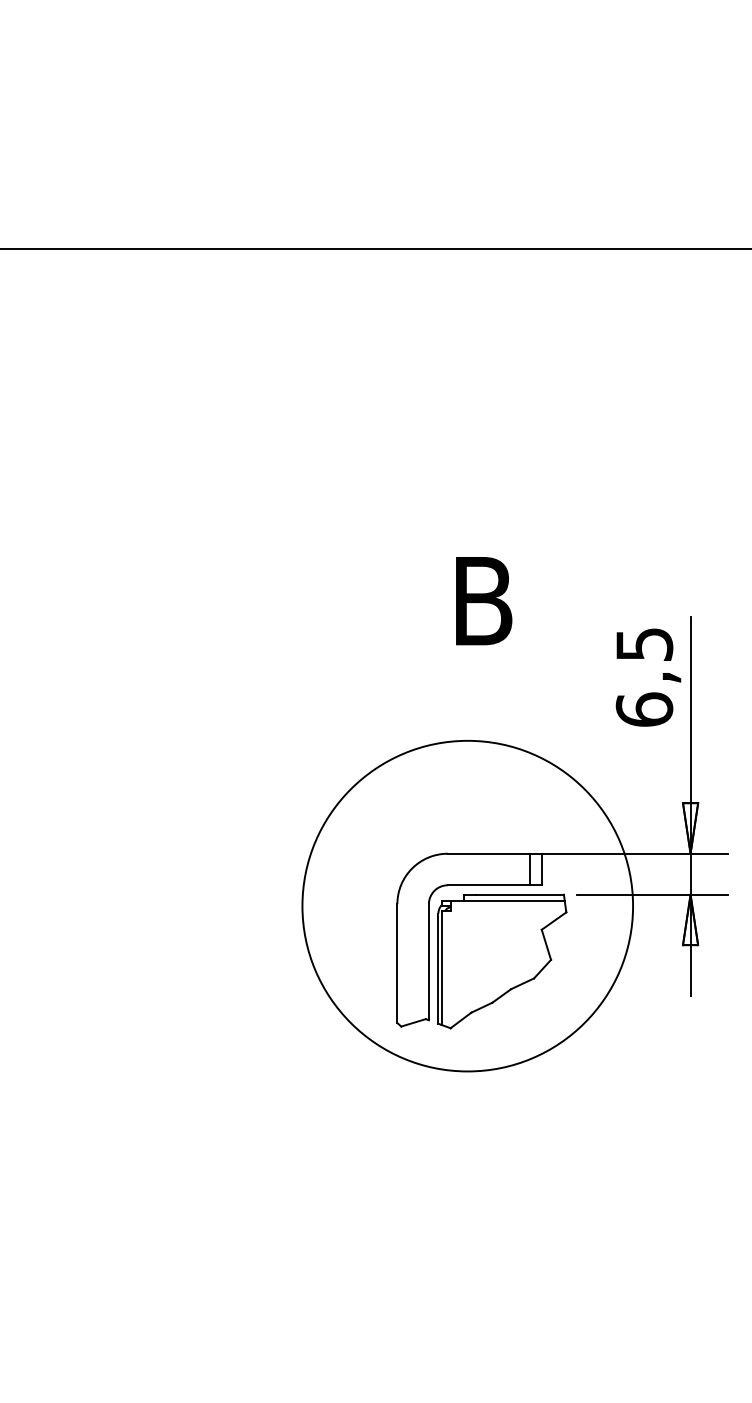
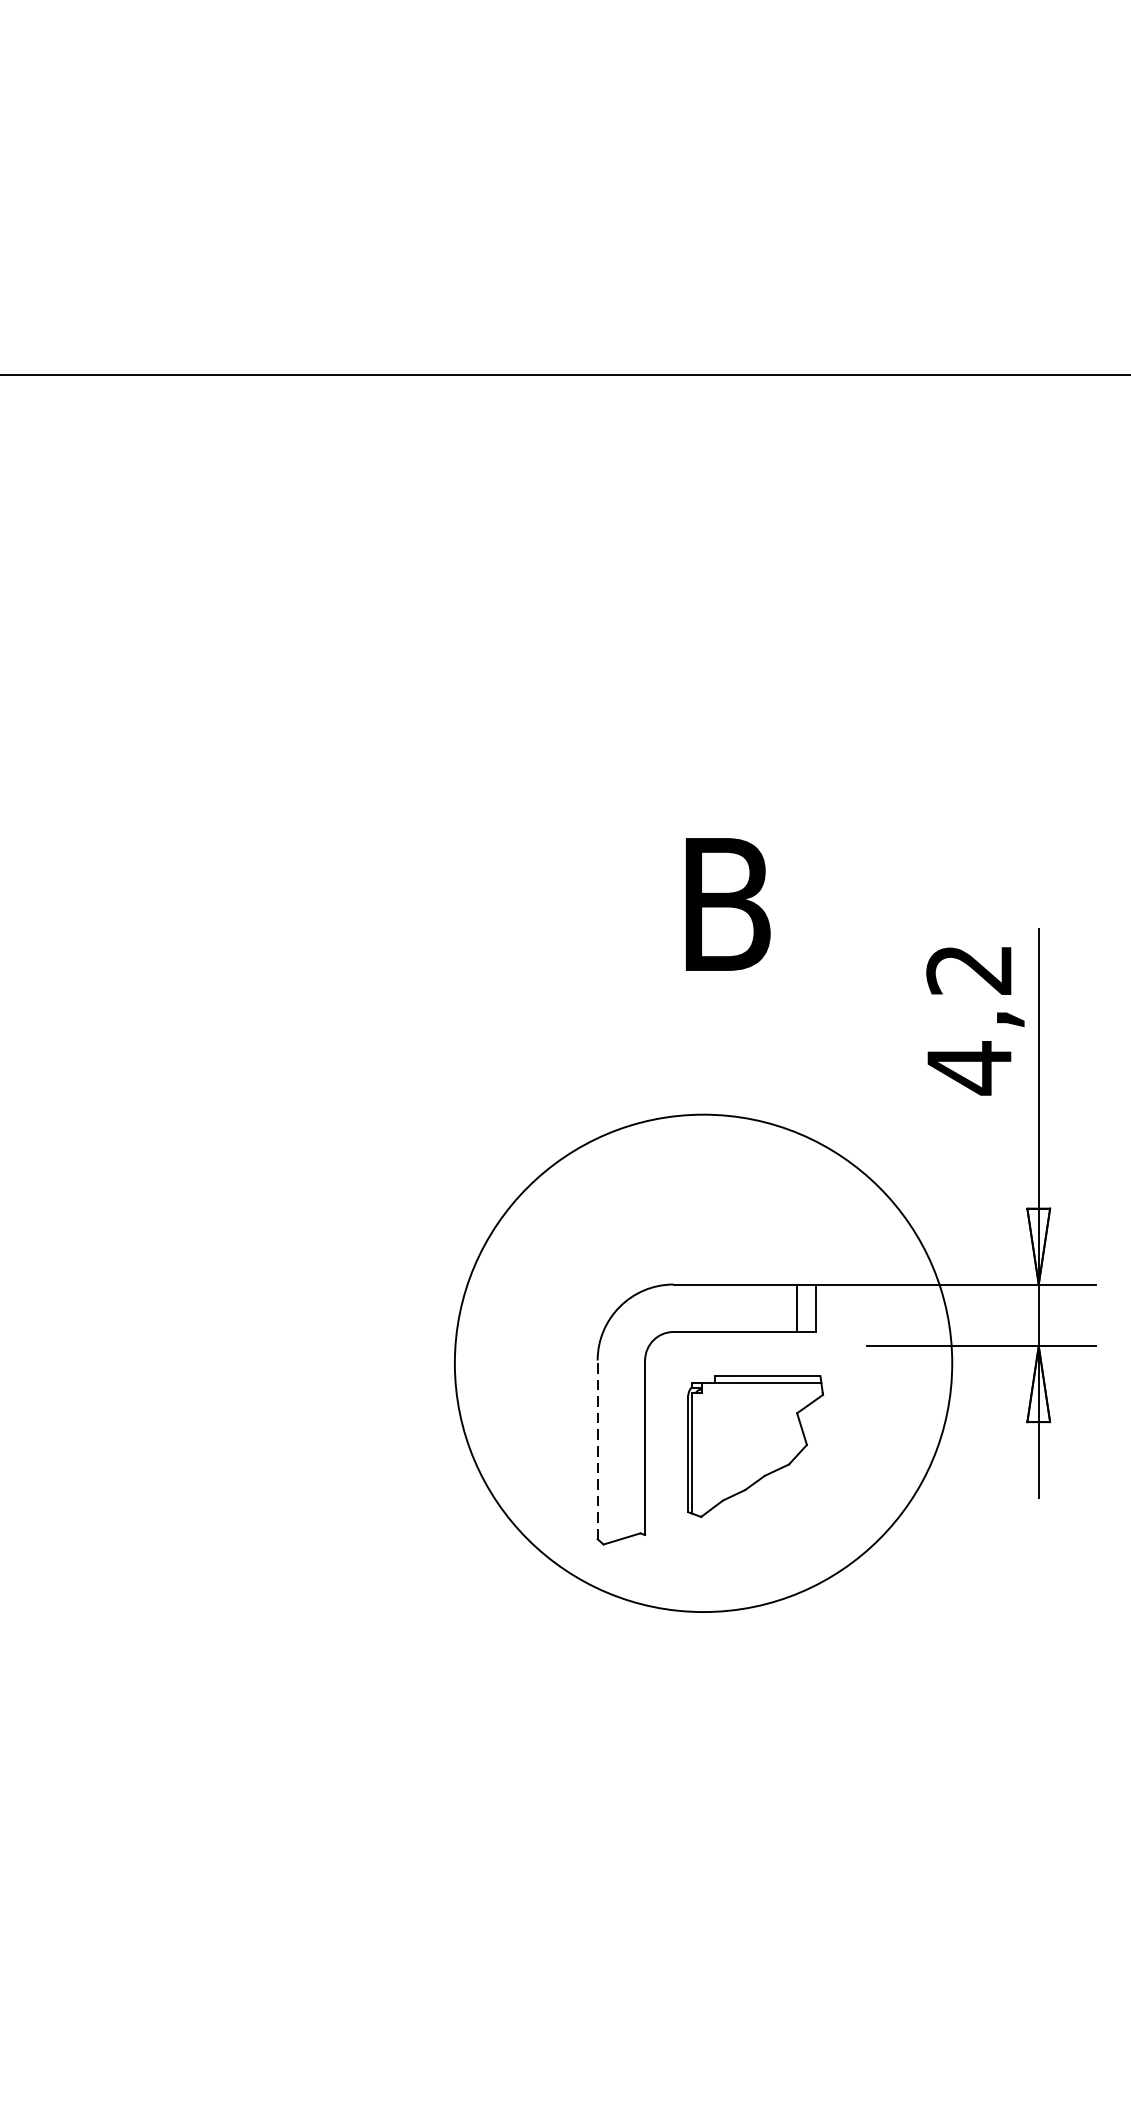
text: (644, 678) -> (969, 1020), 6,5 -> 4,2
part: (502, 961) -> (755, 1446), size x0.7
line: (397, 963) -> (597, 1449), solid -> dashed

